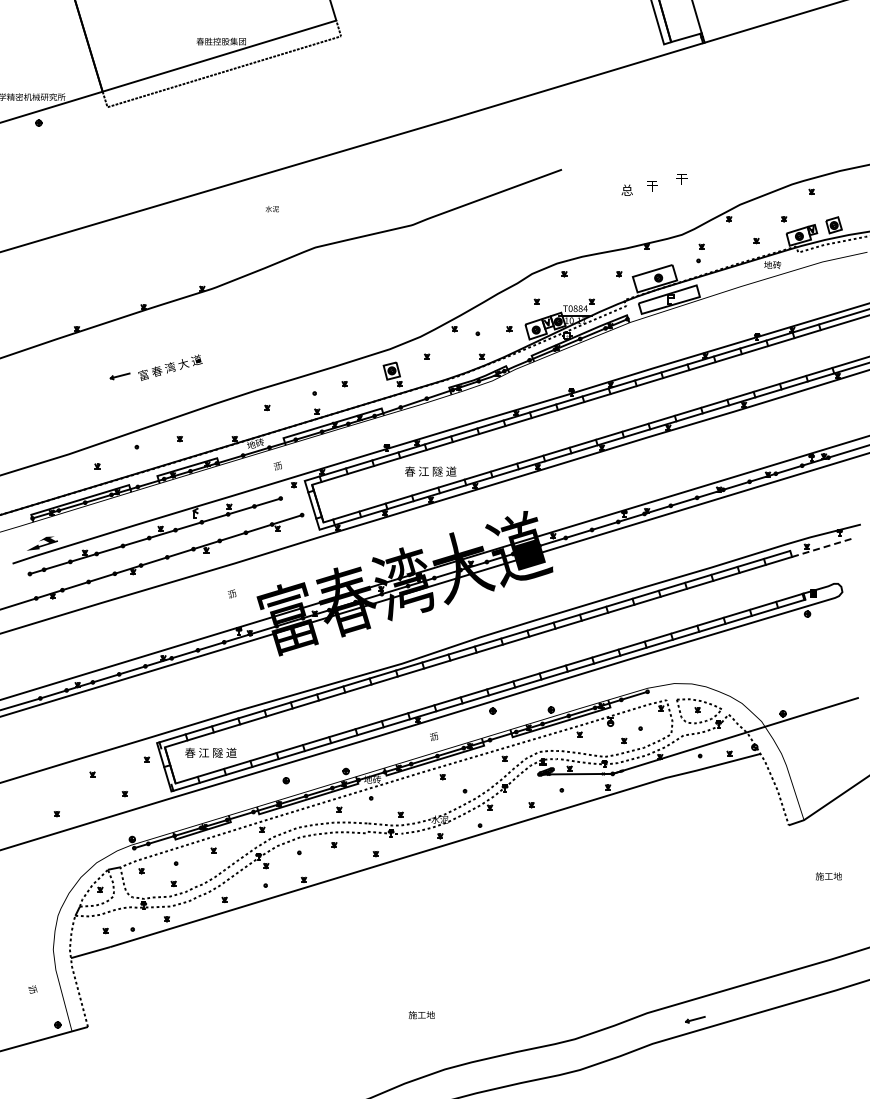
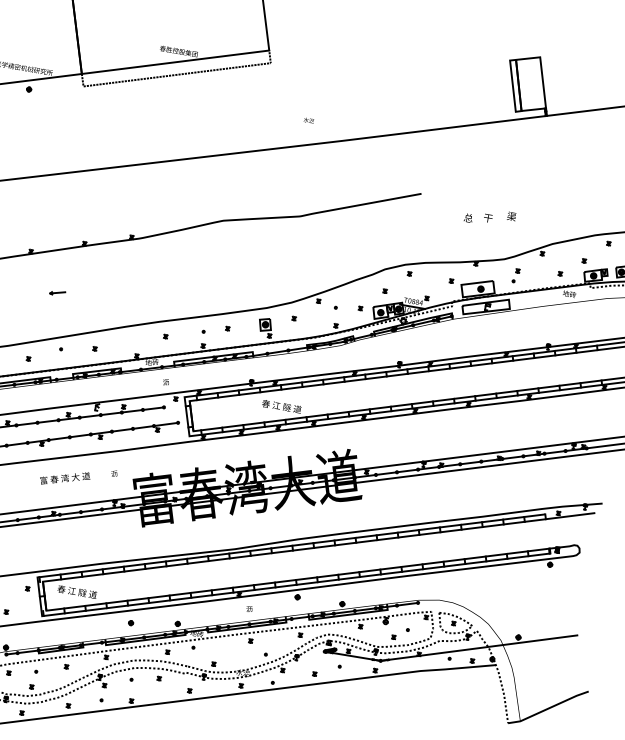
text: (681, 178) -> (511, 216), 干 -> 渠
text: (271, 209) -> (308, 120), moved
text: (170, 367) -> (65, 478), moved
line: (823, 547) -> (571, 516), dashed -> solid

